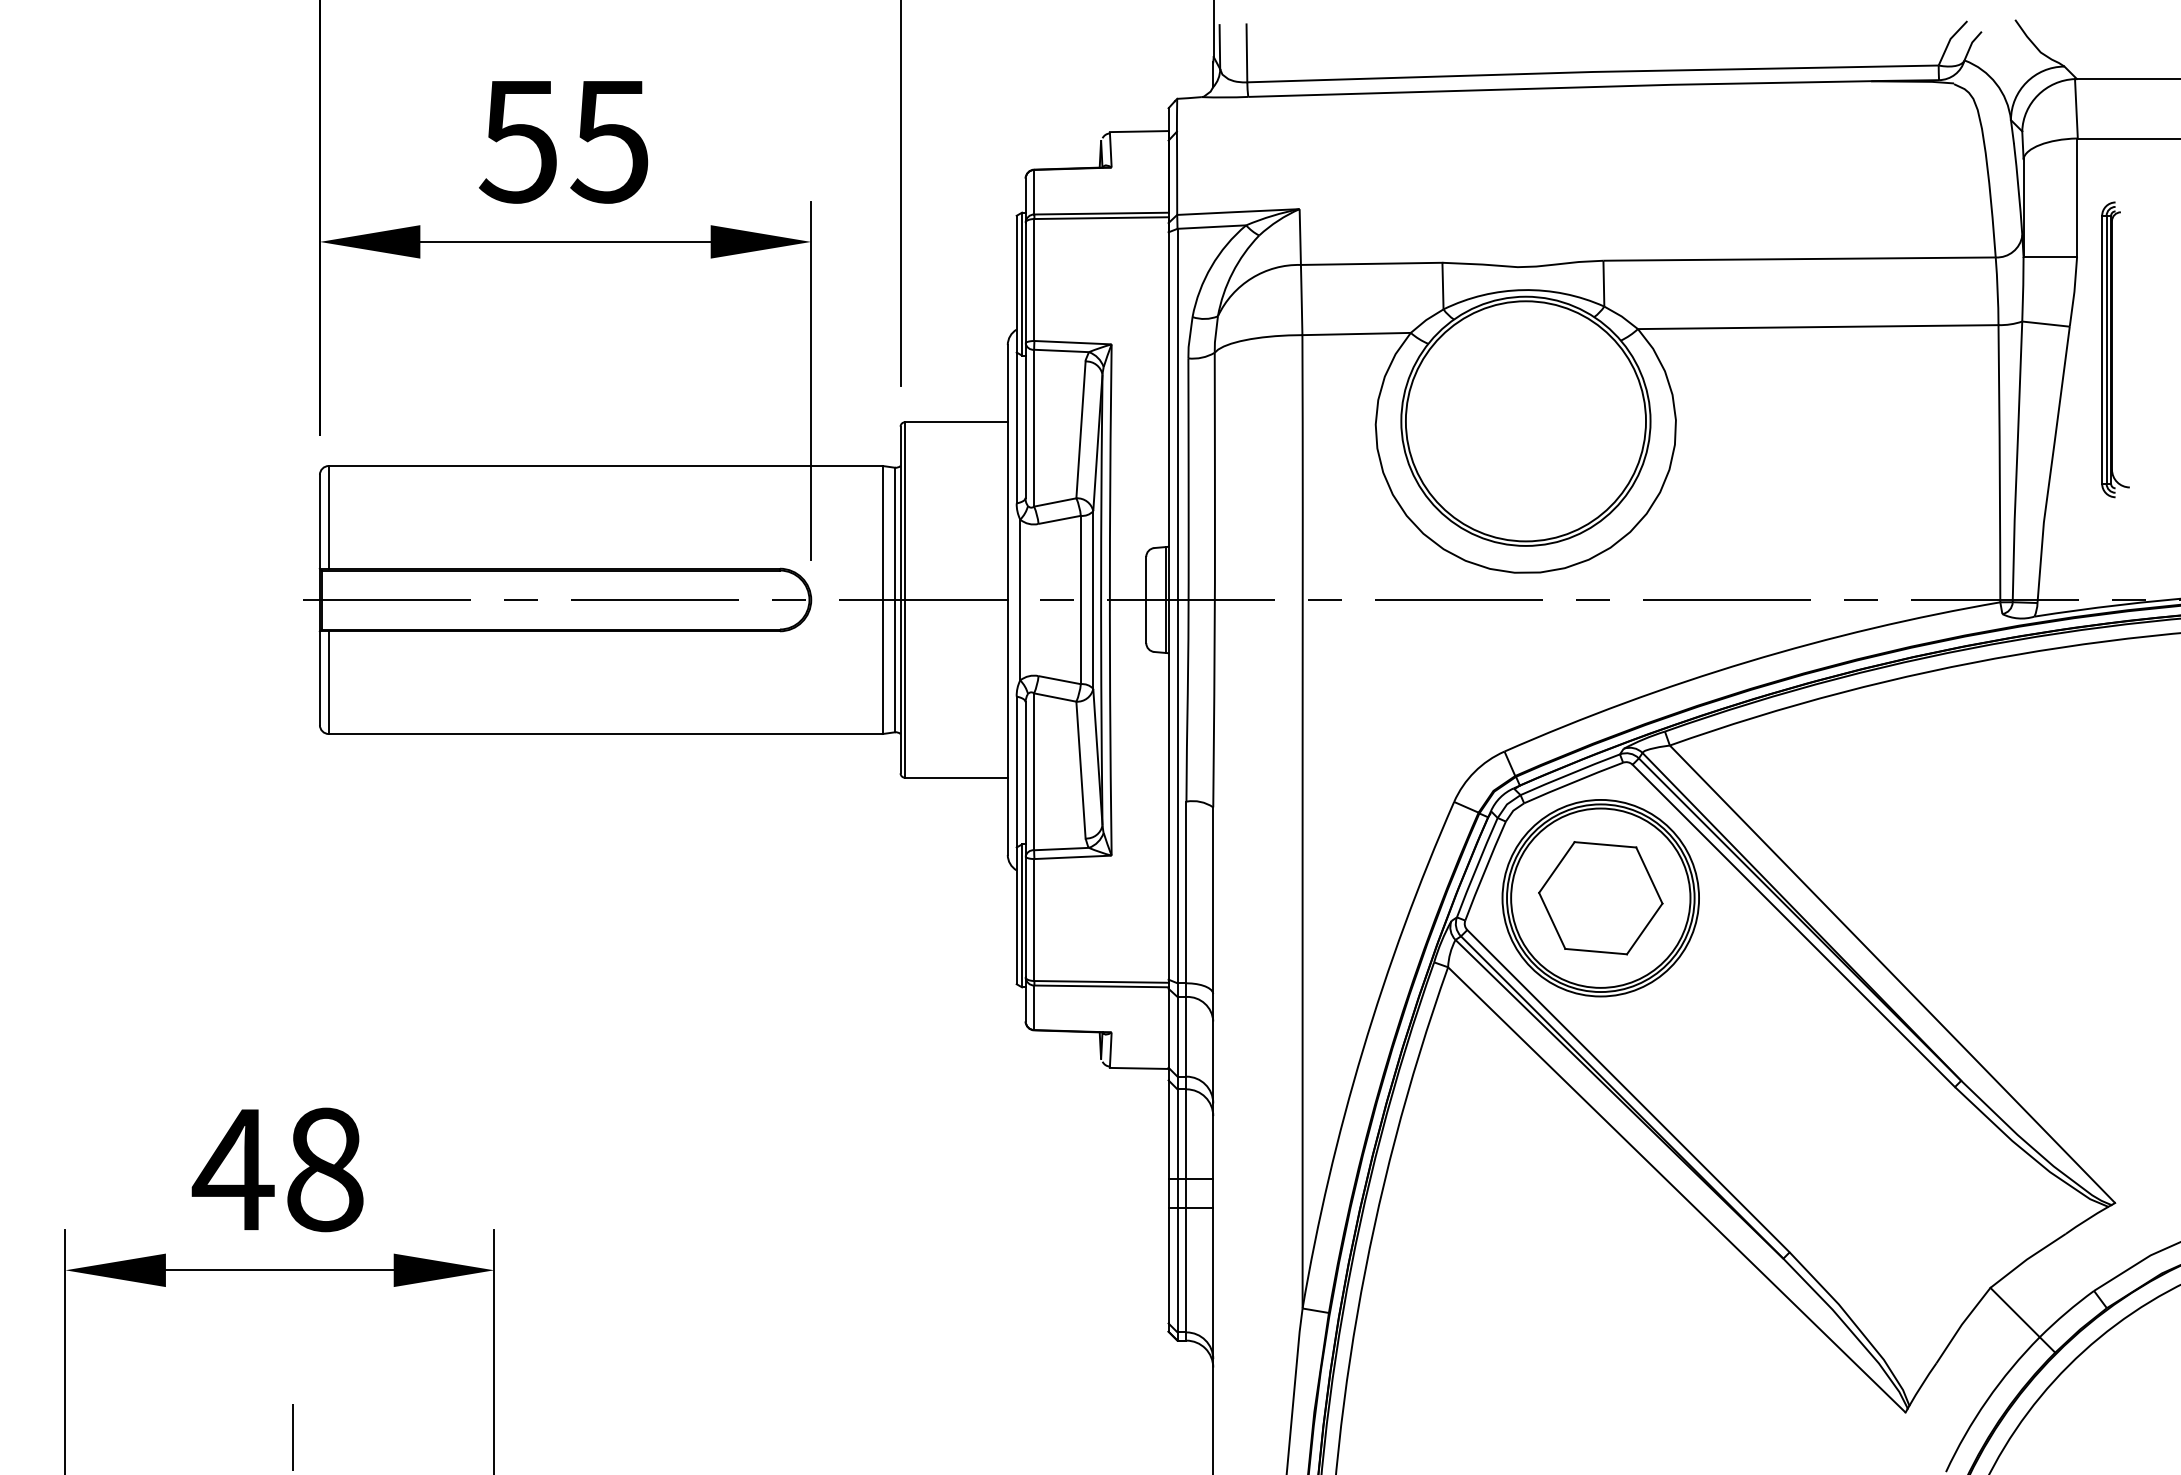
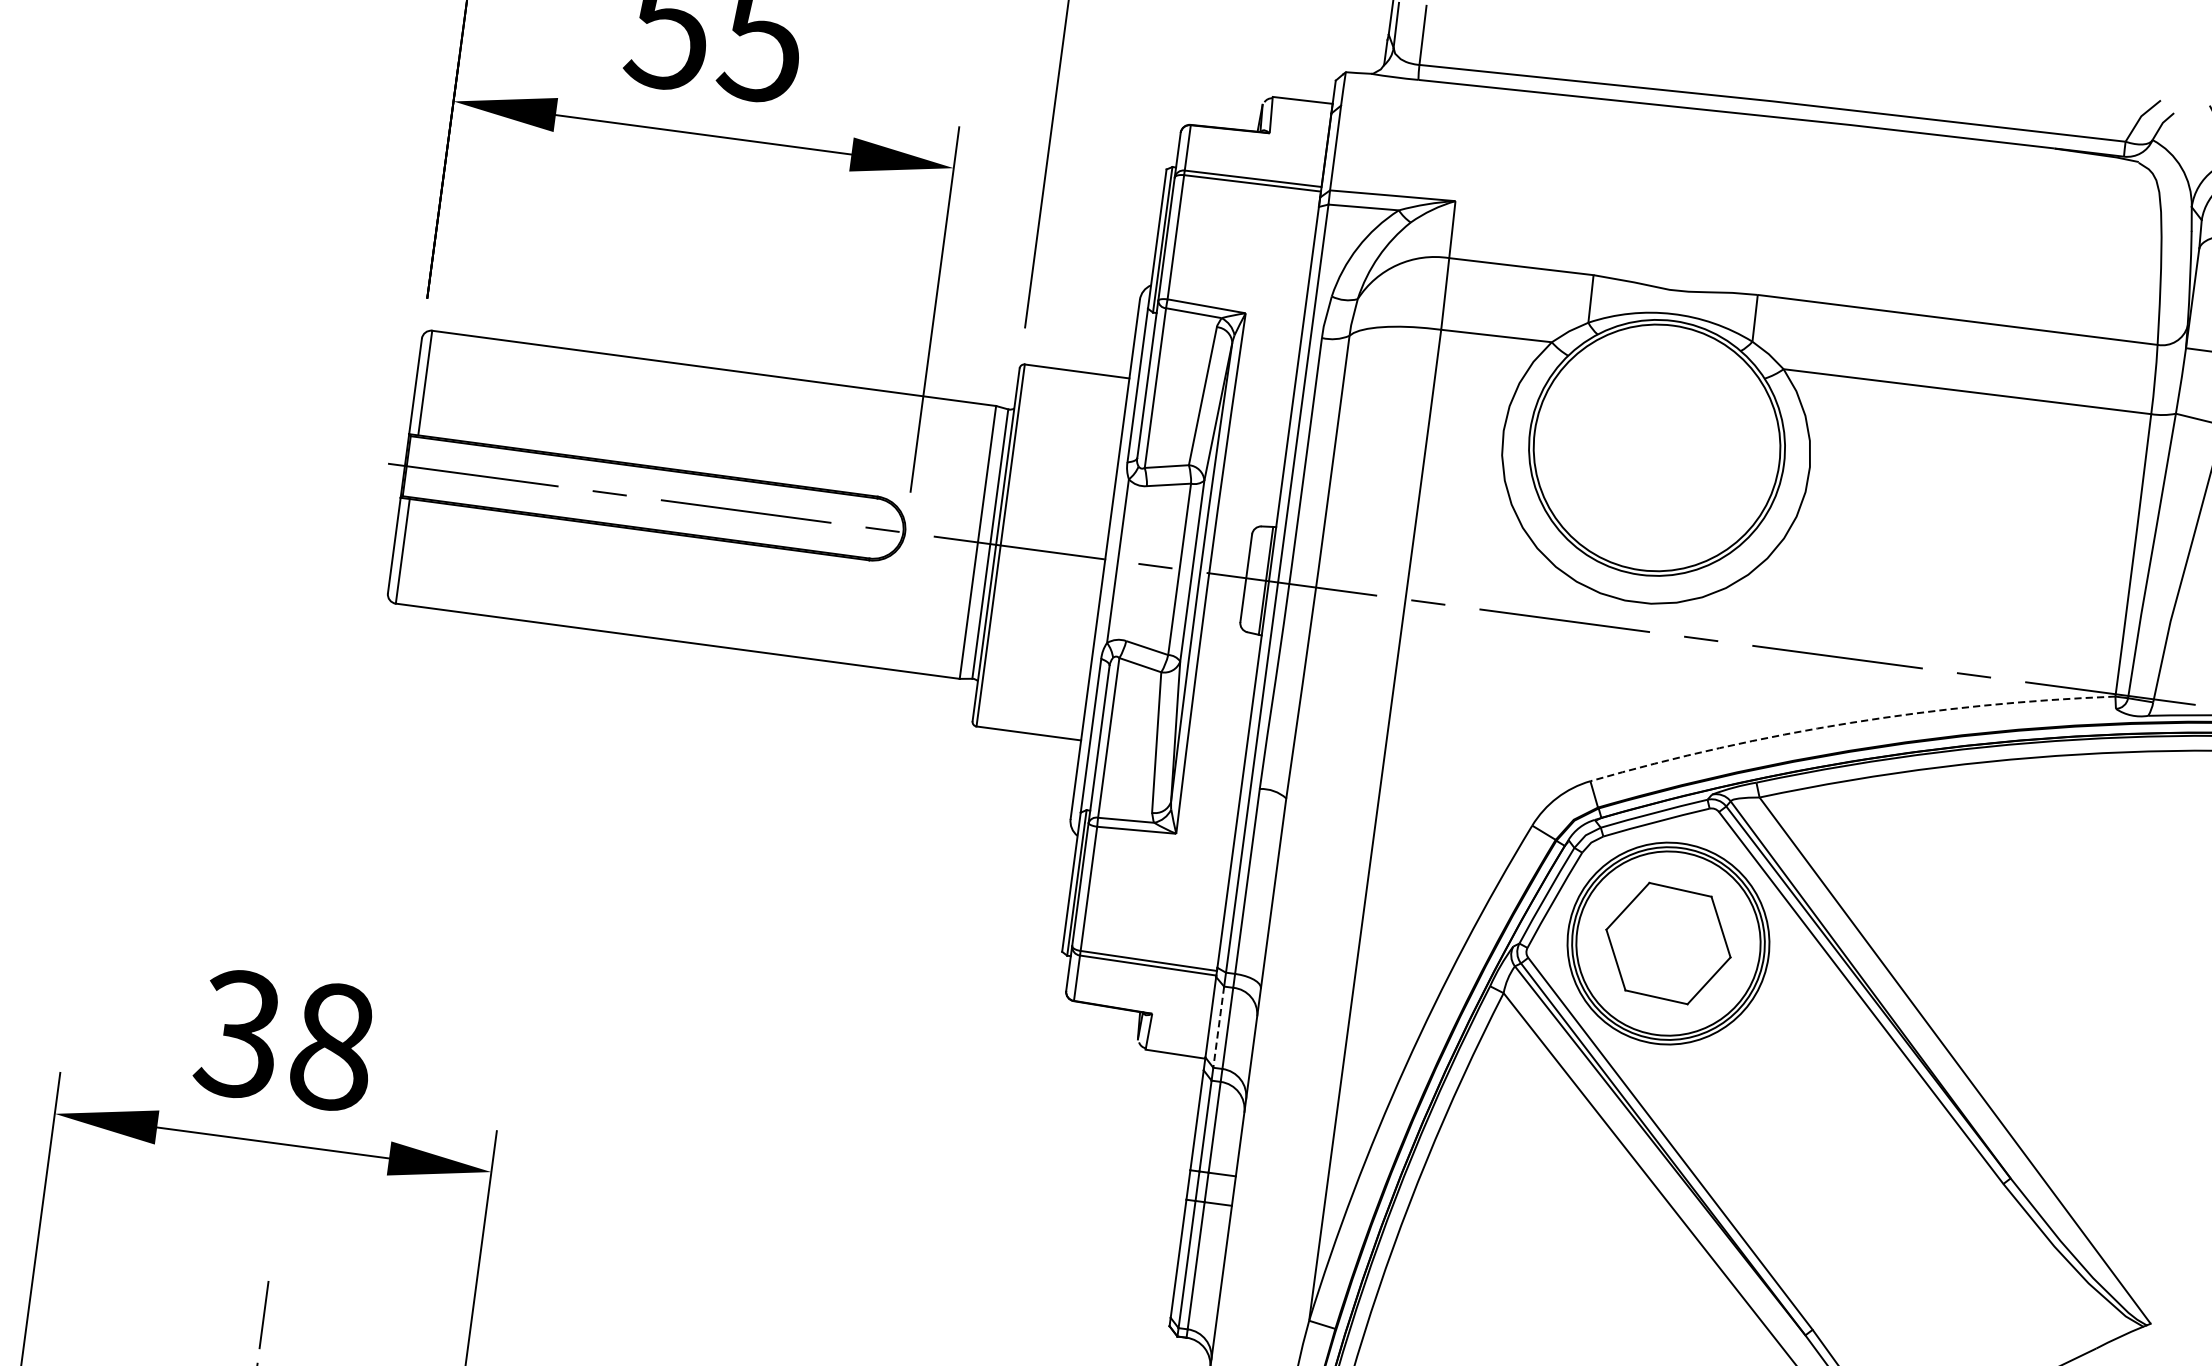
arc: (1747, 661) -> (1850, 722), solid -> dashed
line: (1177, 1036) -> (1218, 1026), solid -> dashed
text: (232, 1169) -> (238, 1033), 48 -> 38

